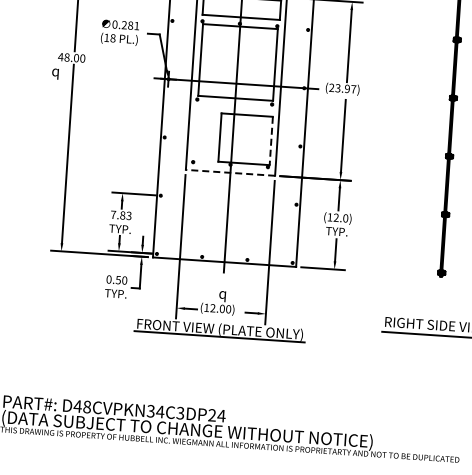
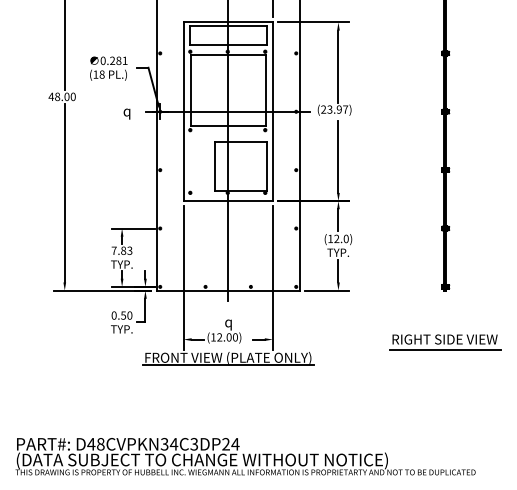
text: (54, 73) -> (126, 113), moved
line: (270, 141) -> (266, 167), dashed -> solid
line: (230, 173) -> (228, 201), dashed -> solid

